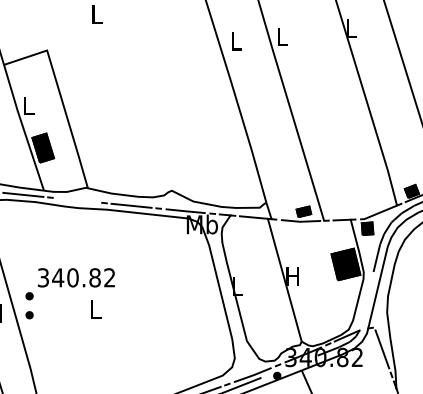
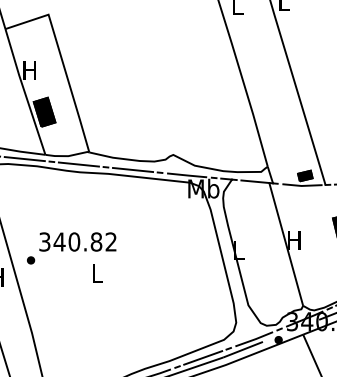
text: (28, 105) -> (29, 69), L -> H
line: (77, 200) -> (78, 164), added
part: (29, 315) -> (30, 279), removed

